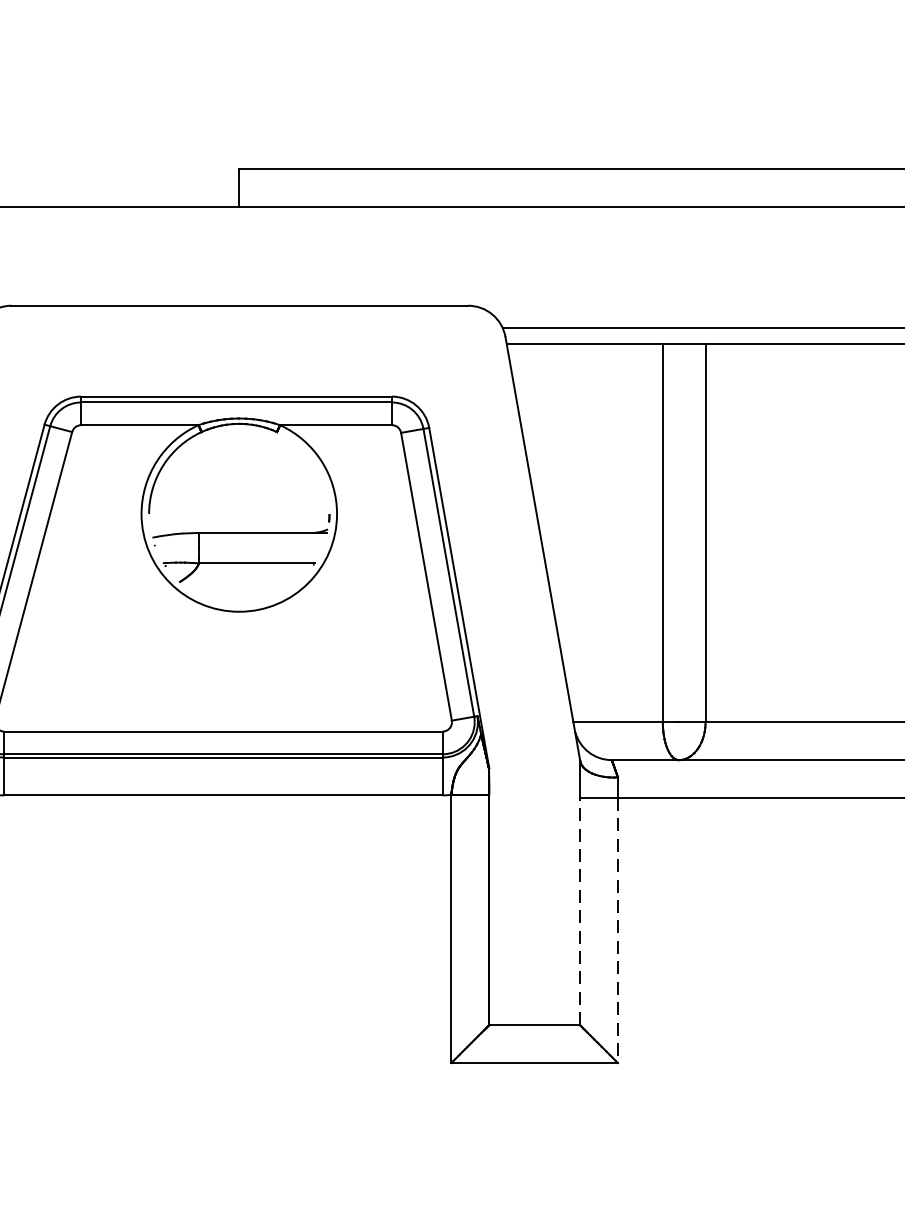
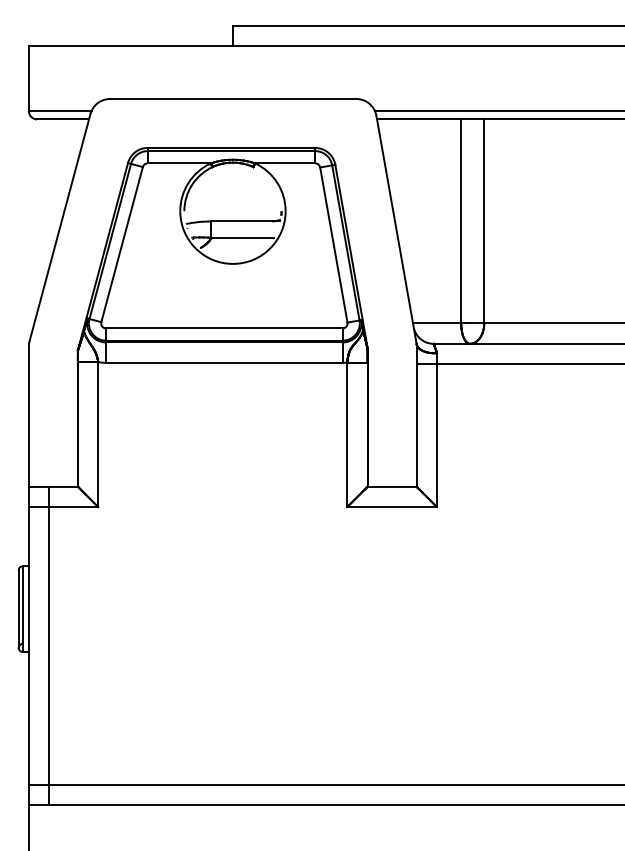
line: (579, 911) -> (416, 425), dashed -> solid
line: (618, 932) -> (437, 436), dashed -> solid

